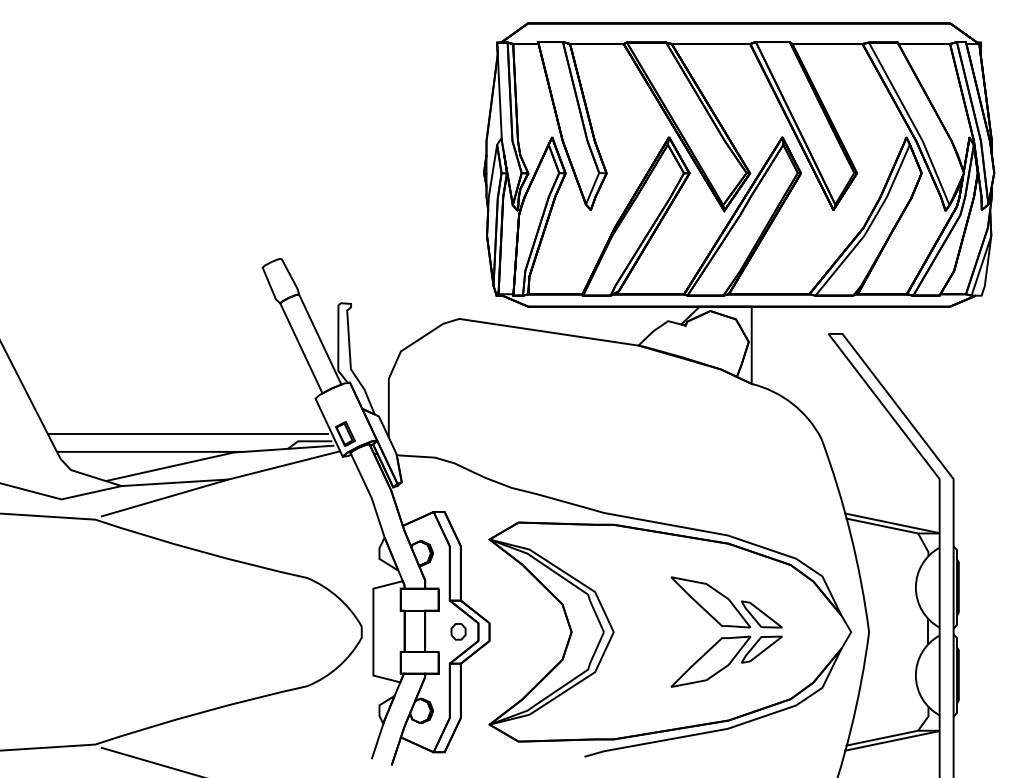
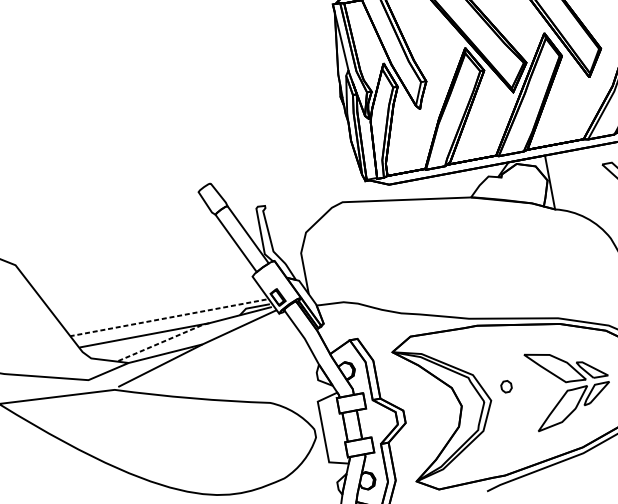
line: (188, 433) -> (168, 317), solid -> dashed
line: (174, 465) -> (162, 341), solid -> dashed
part: (458, 631) -> (506, 386), moved

